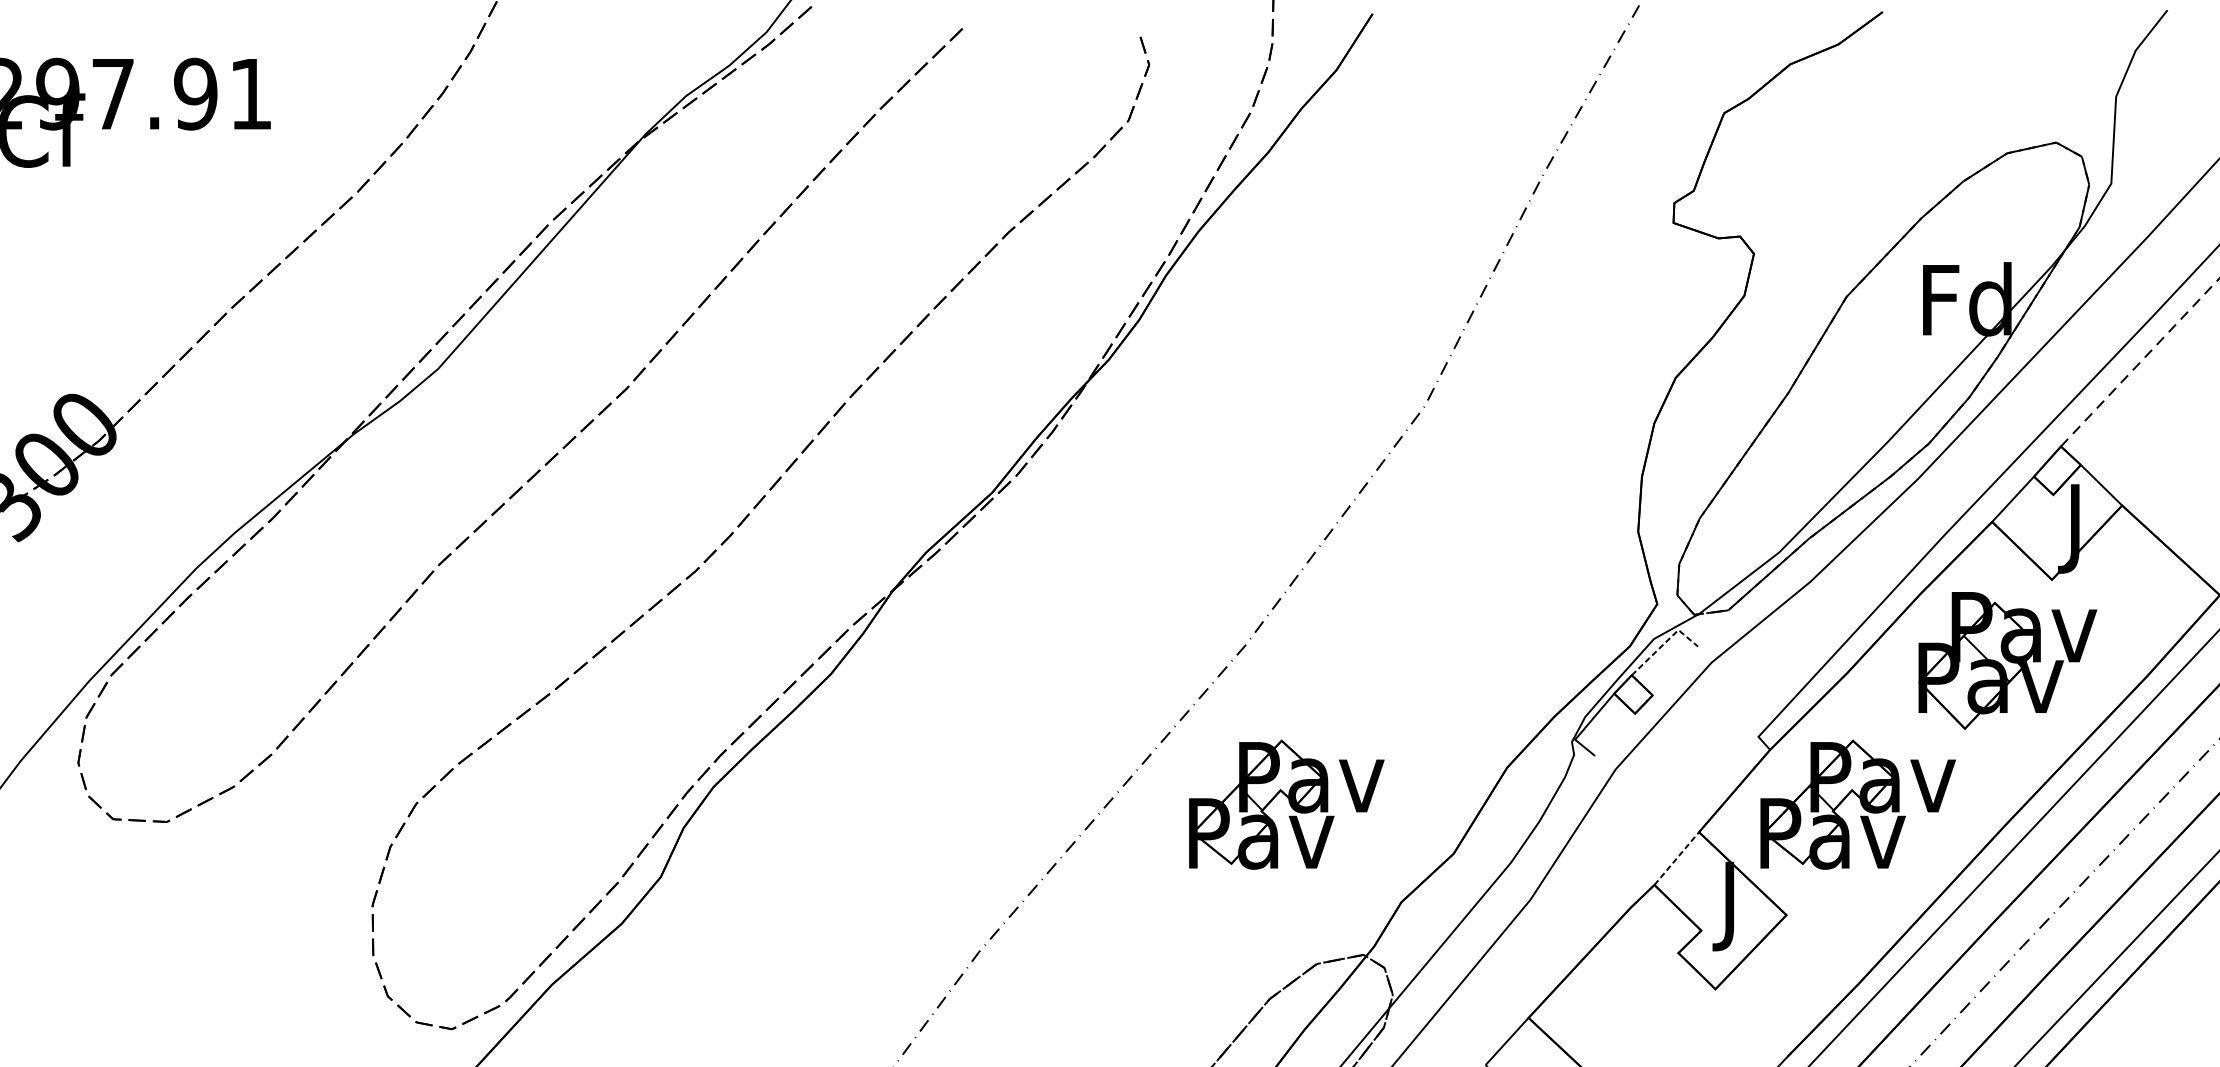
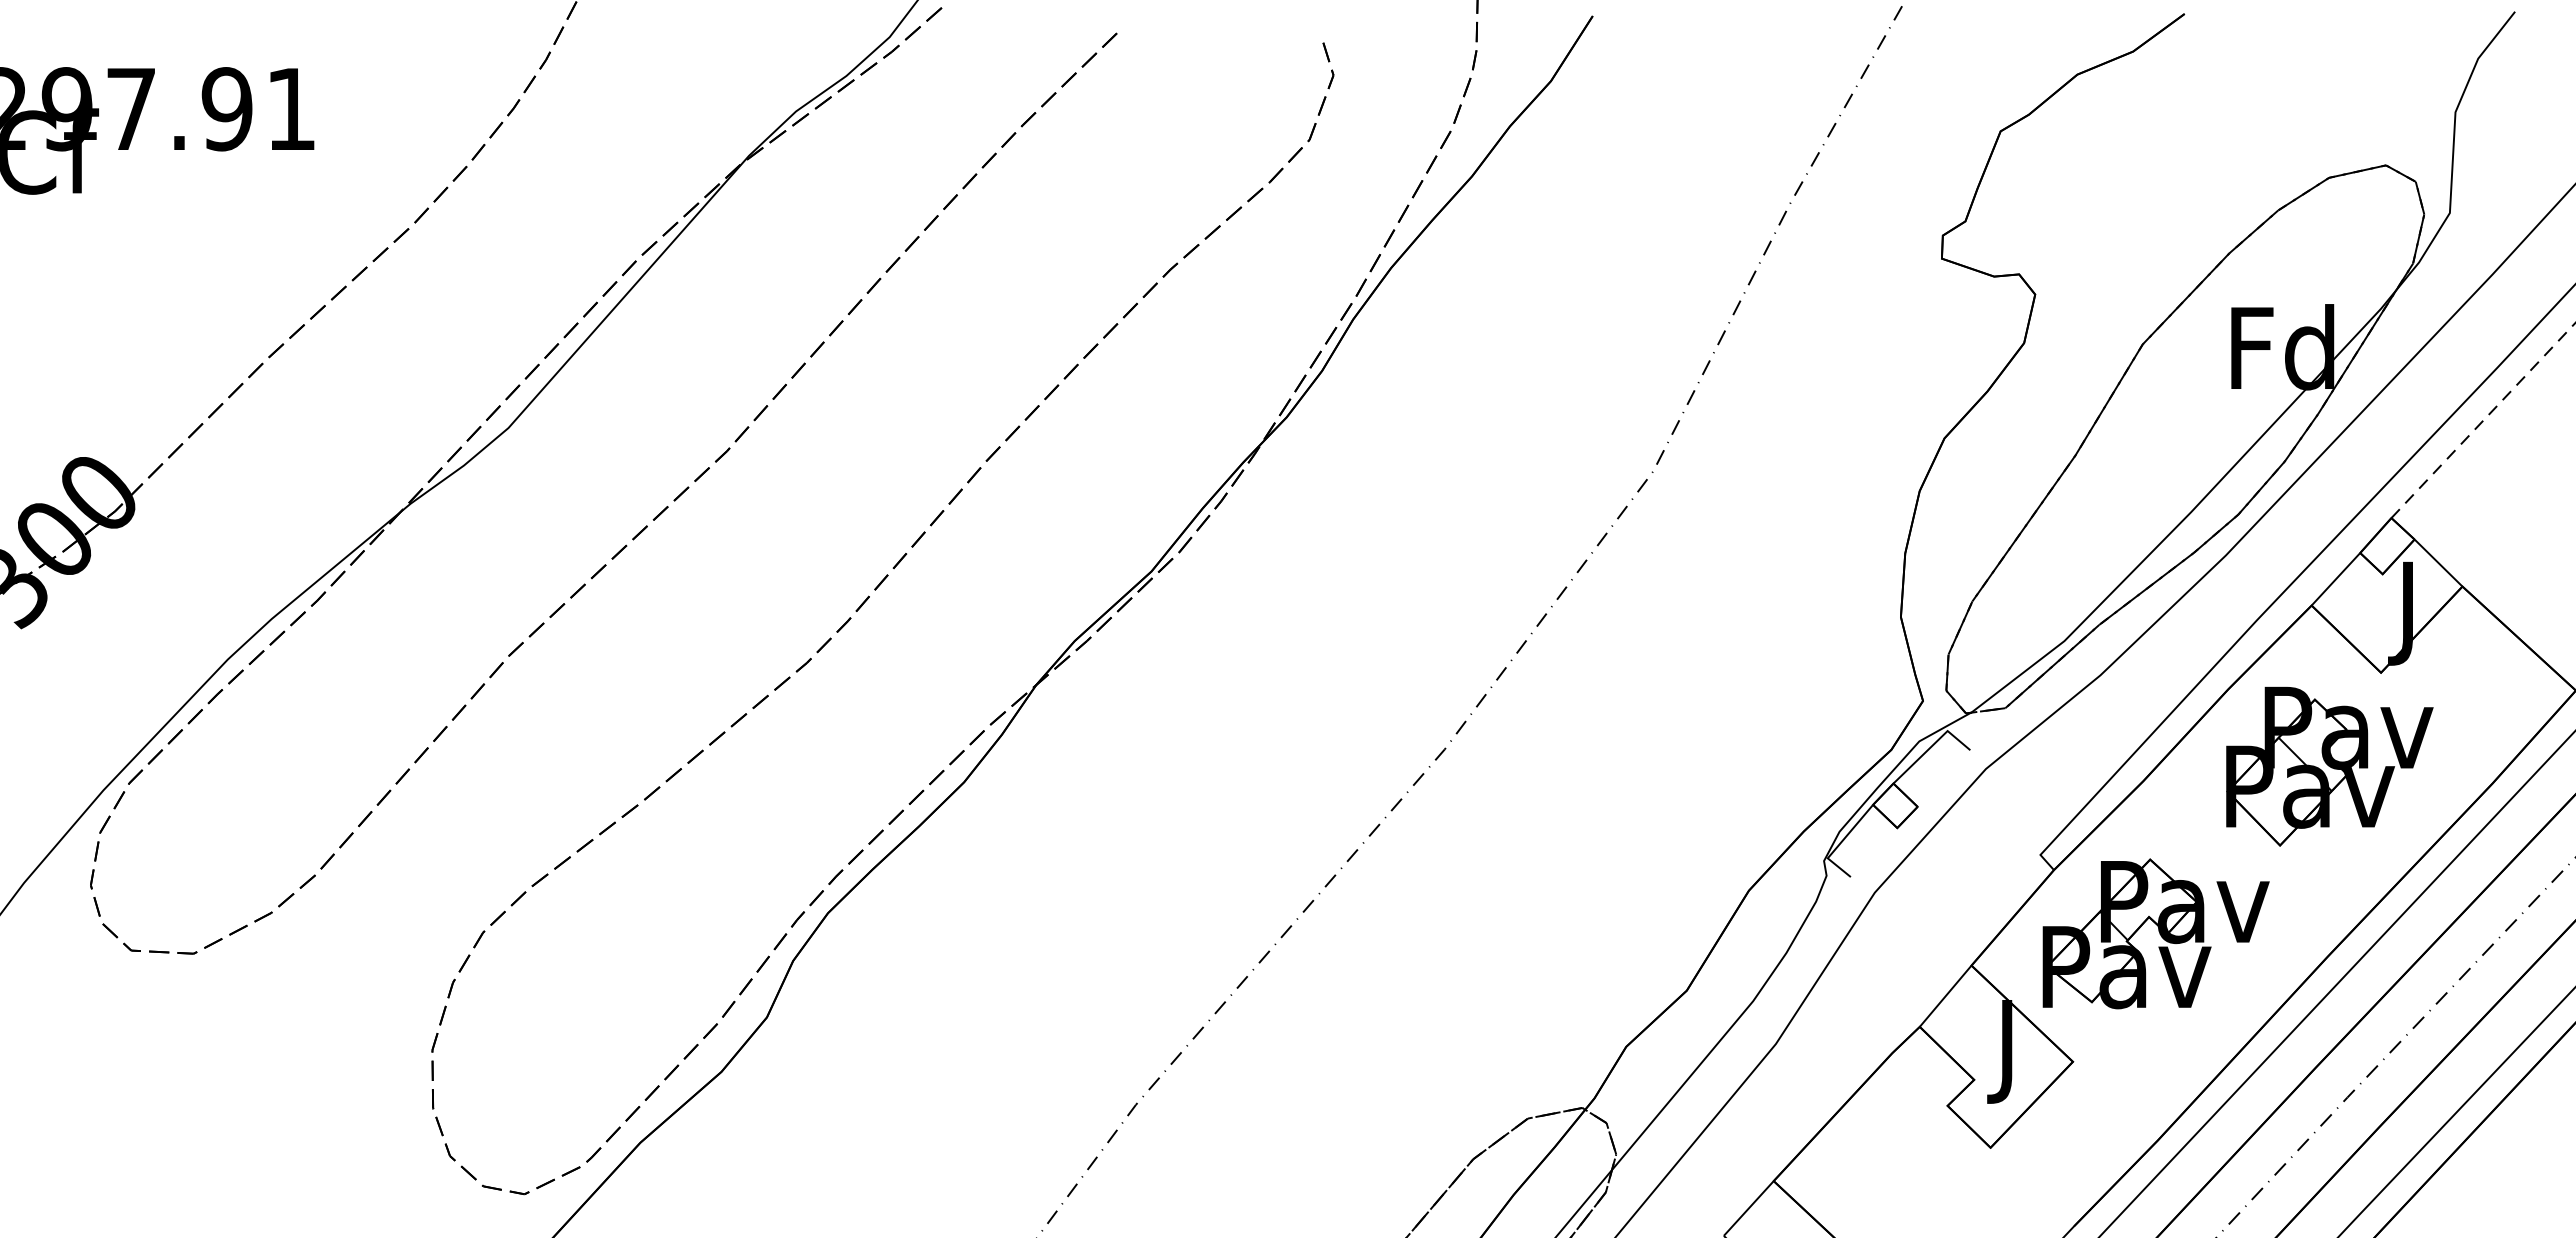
line: (1664, 643) -> (1931, 746), dashed -> solid
part: (1286, 804) -> (1492, 933), removed
line: (1676, 857) -> (1945, 995), dashed -> solid

